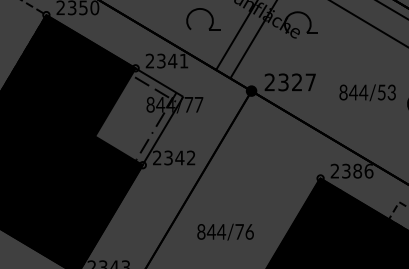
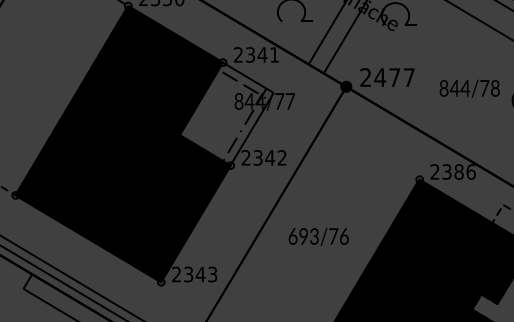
text: (289, 82) -> (386, 77), 2327 -> 2477
text: (384, 92) -> (487, 88), 844/53 -> 844/78
text: (211, 231) -> (303, 236), 844/76 -> 693/76

